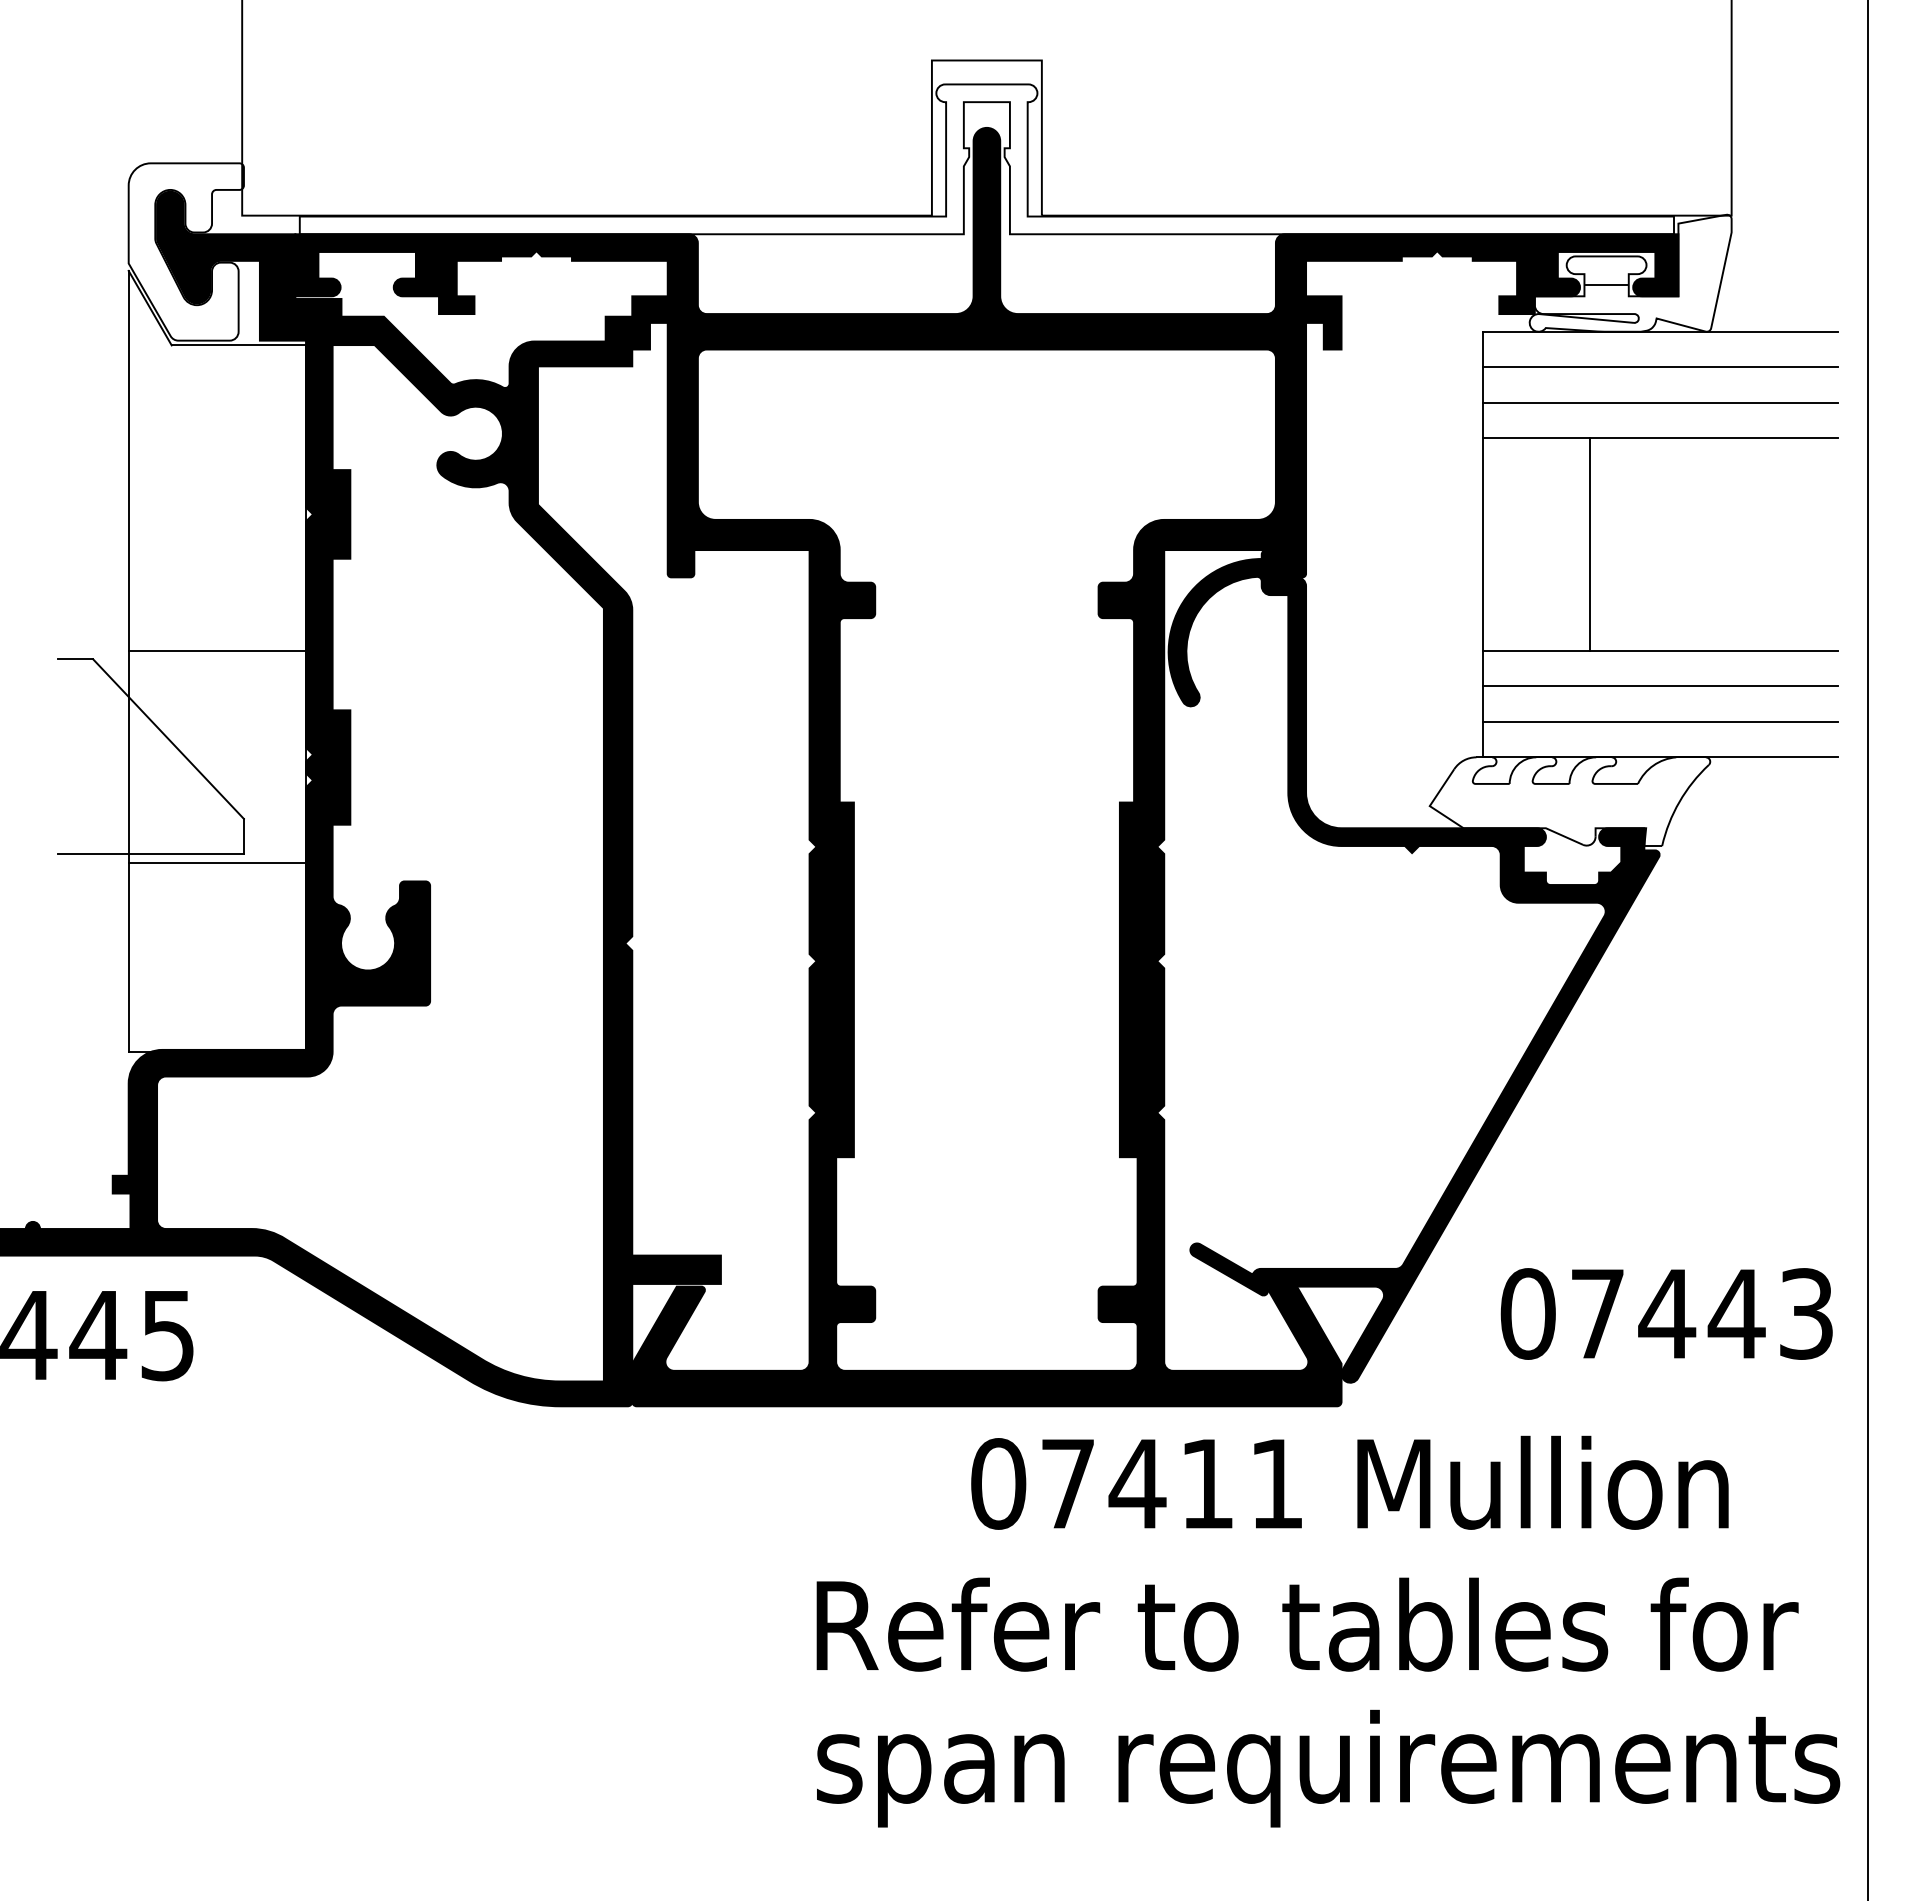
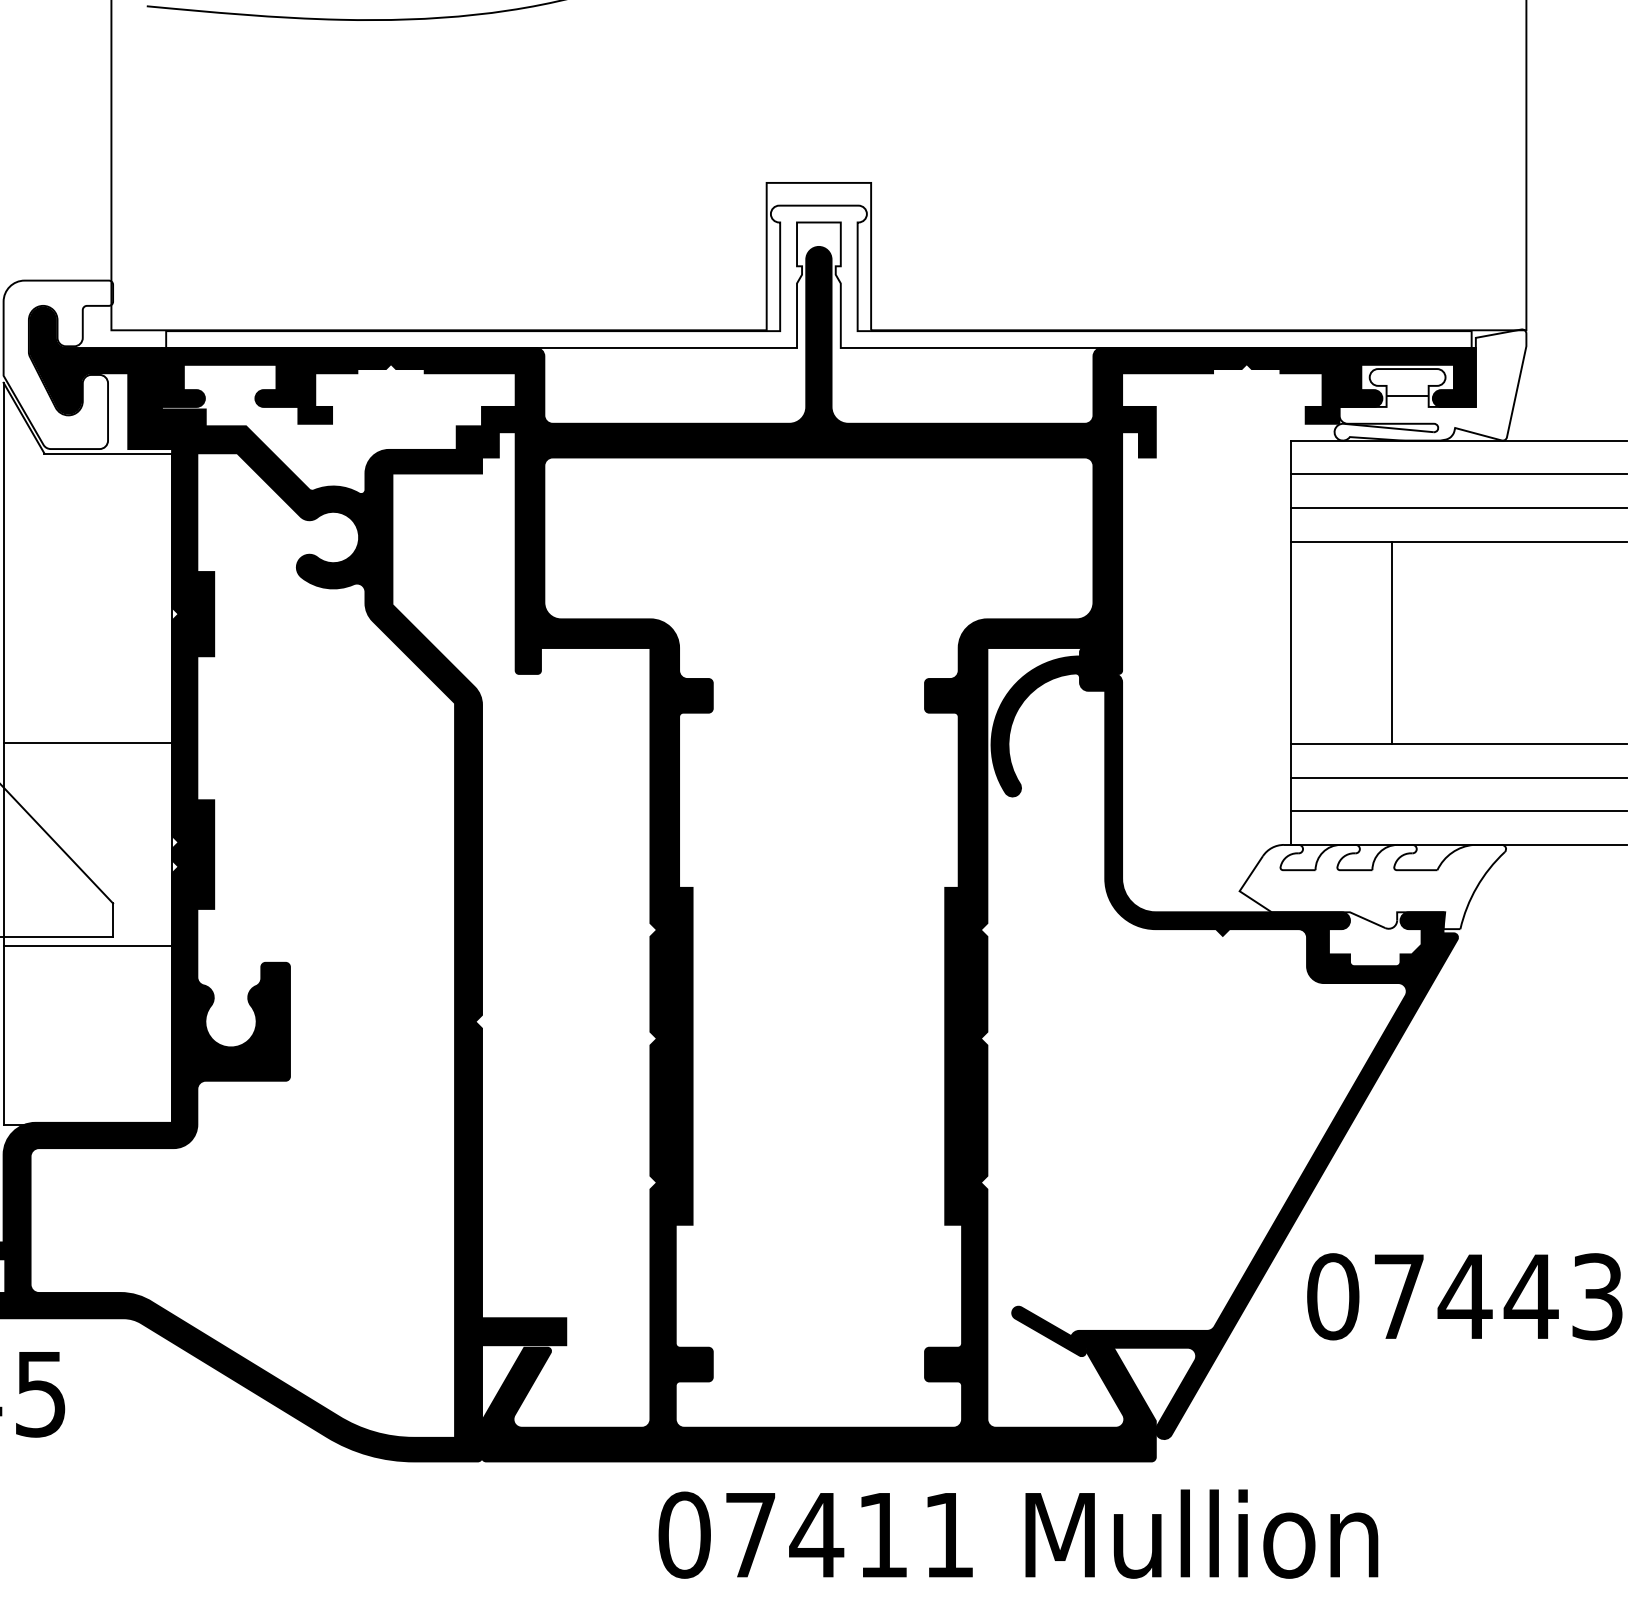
text: (1666, 1313) -> (1464, 1296), moved
text: (1349, 1482) -> (1018, 1533), moved

